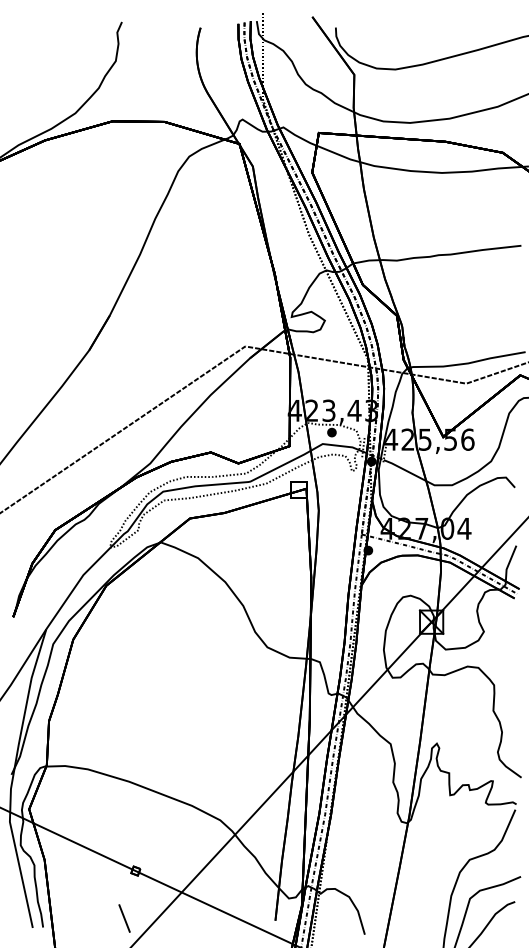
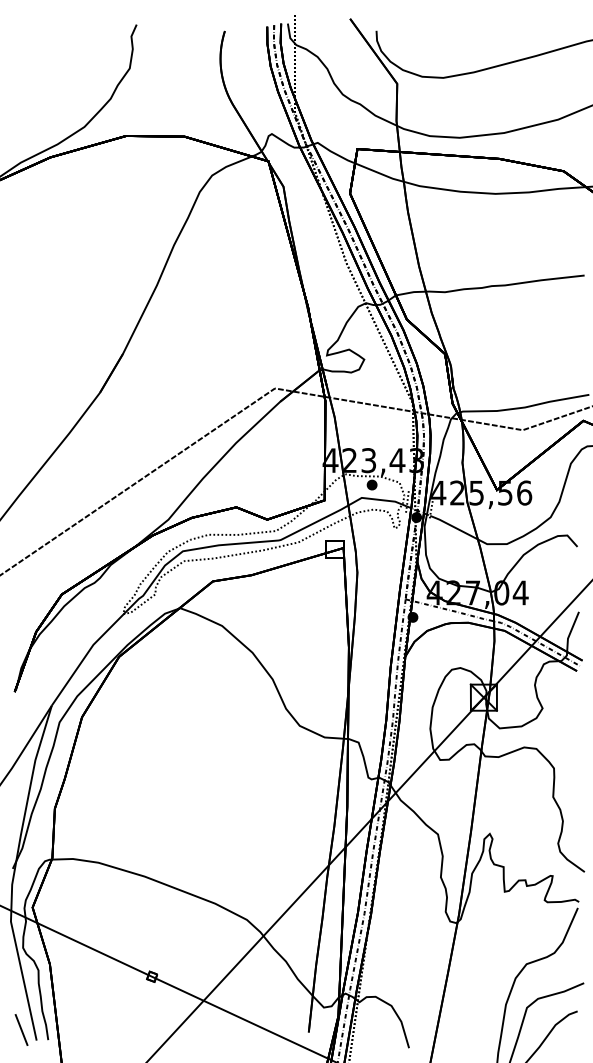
line: (124, 918) -> (21, 1029), moved

